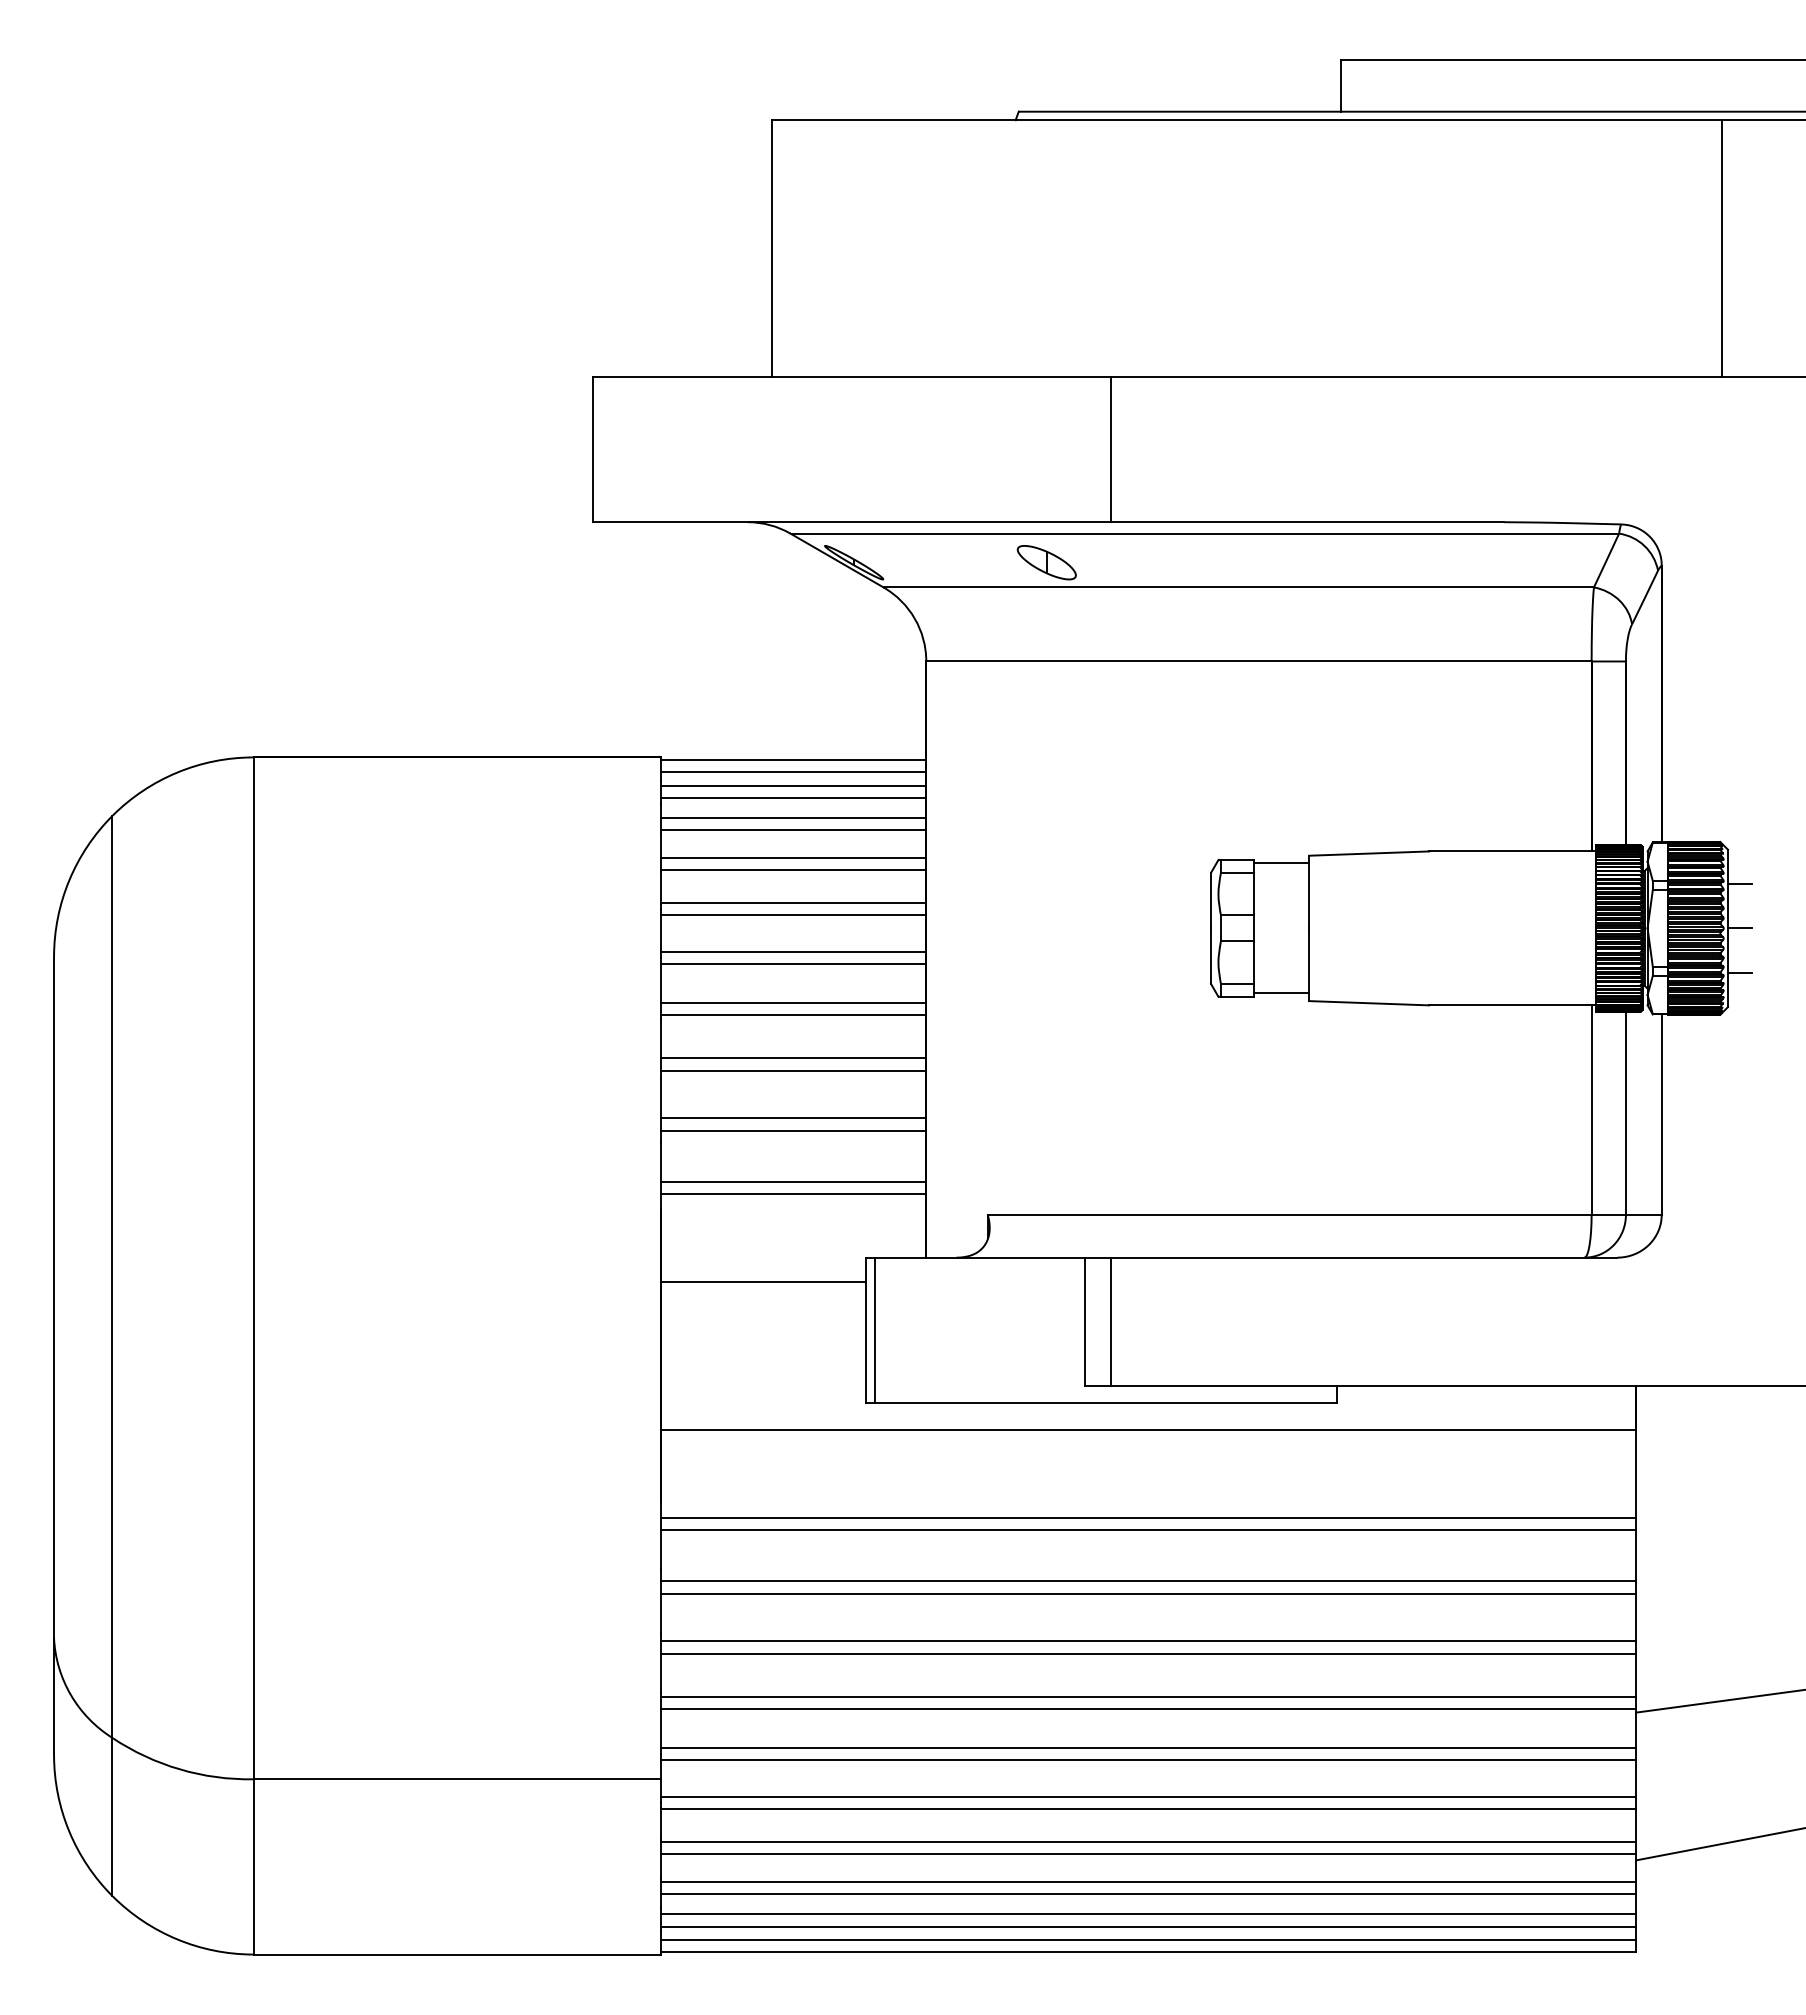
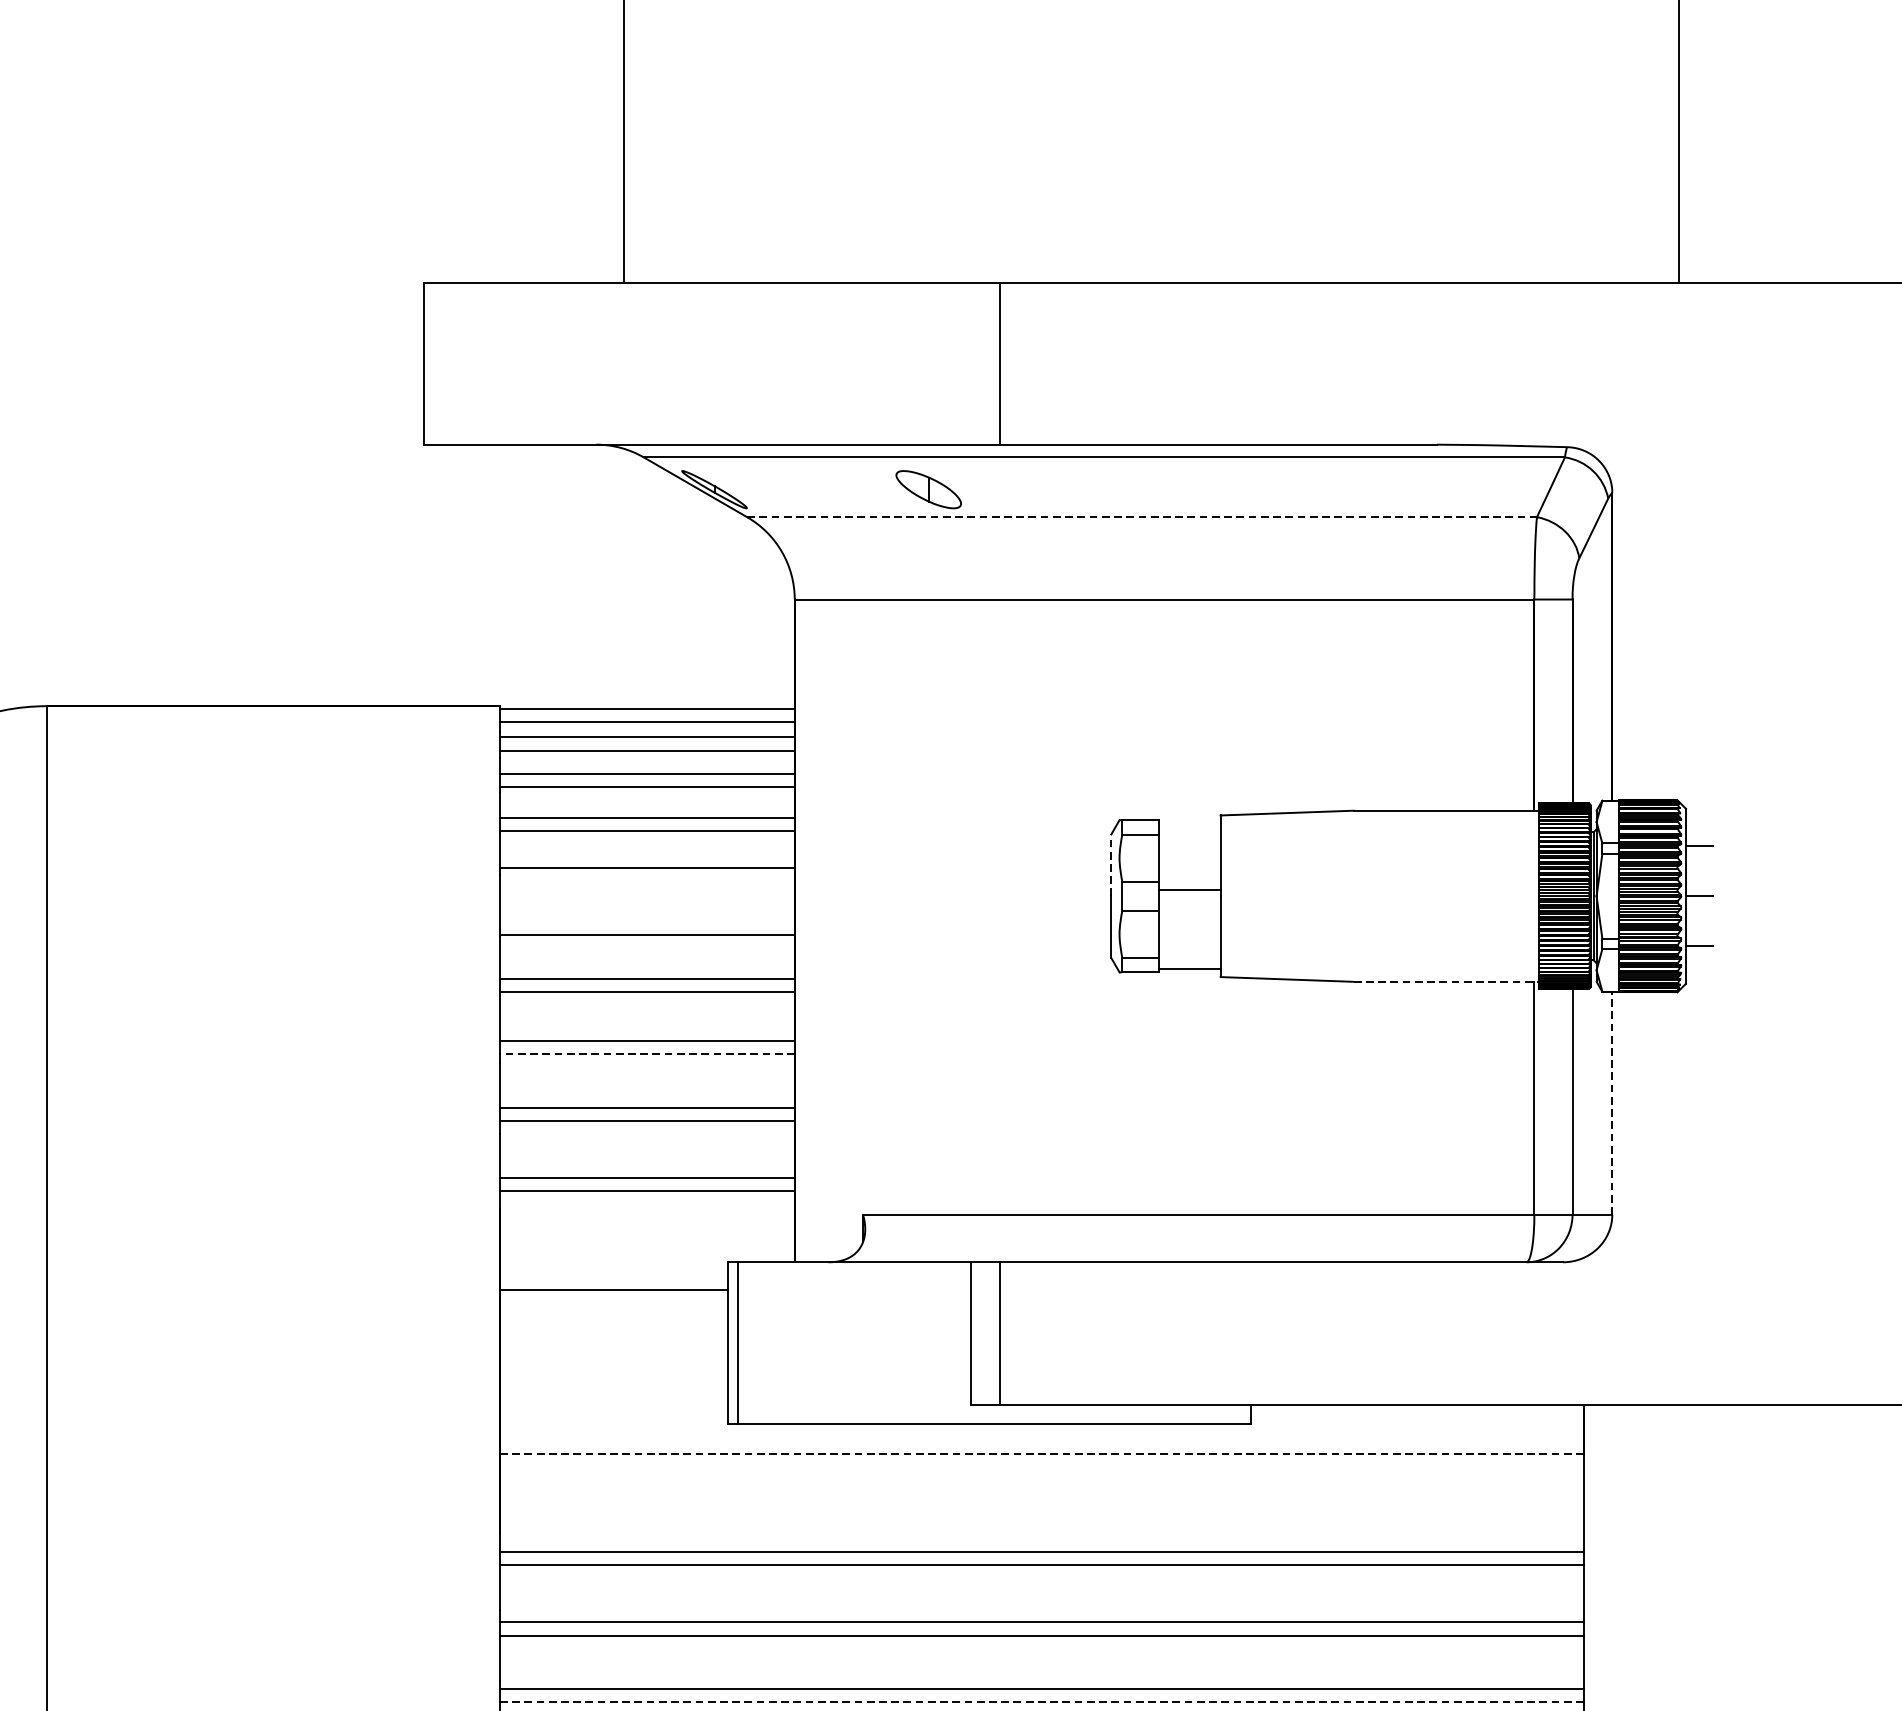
line: (1239, 587) -> (1142, 517), solid -> dashed
line: (1281, 863) -> (1189, 889), moved
line: (1211, 900) -> (1111, 865), solid -> dashed
line: (793, 915) -> (647, 881), removed
line: (793, 951) -> (647, 921), removed
line: (1513, 1005) -> (1447, 981), solid -> dashed
line: (793, 1070) -> (647, 1054), solid -> dashed
line: (1661, 1114) -> (1612, 1103), solid -> dashed
line: (1149, 1429) -> (1042, 1453), solid -> dashed
line: (1148, 1653) -> (1041, 1702), solid -> dashed

